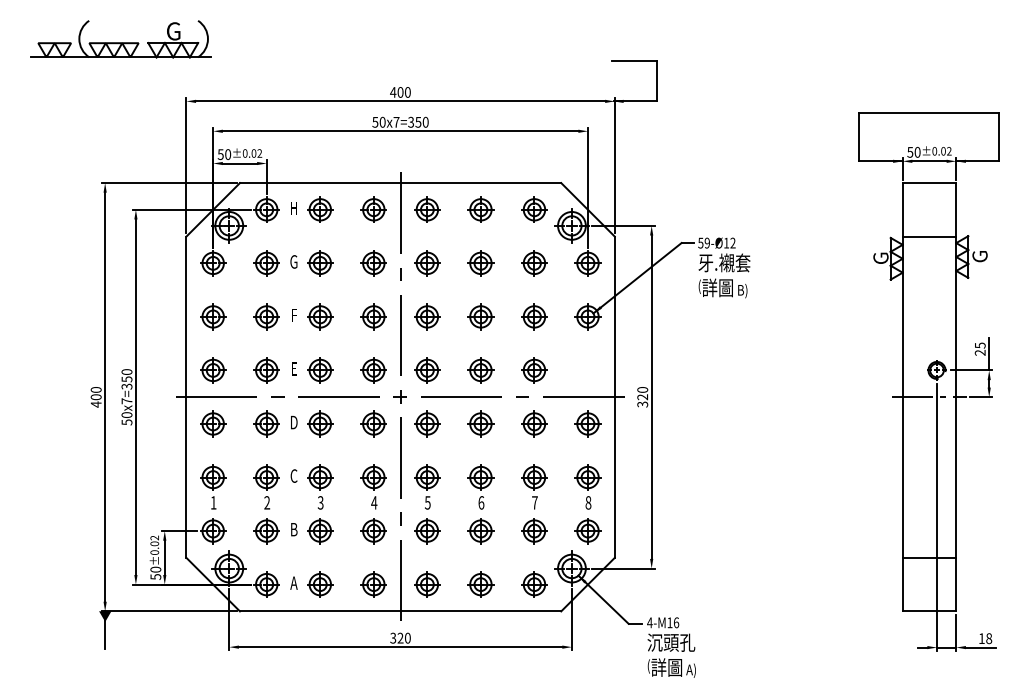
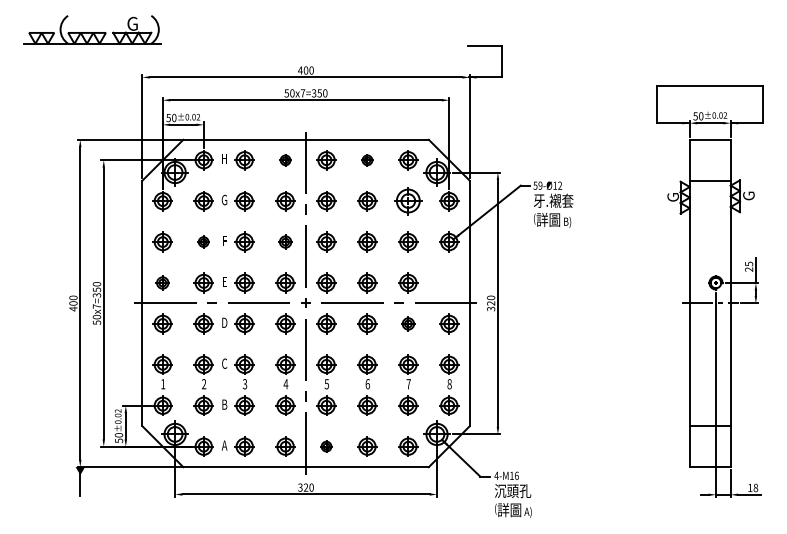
part: (373, 210) -> (285, 160), size x0.6
part: (480, 210) -> (367, 160), size x0.6
part: (534, 263) -> (408, 201), size x1.4
part: (266, 316) -> (203, 241), size x0.6
part: (373, 316) -> (285, 241), size x0.7
part: (212, 369) -> (162, 282), size x0.7
part: (534, 423) -> (408, 323), size x0.7
part: (427, 584) -> (326, 446), size x0.6

